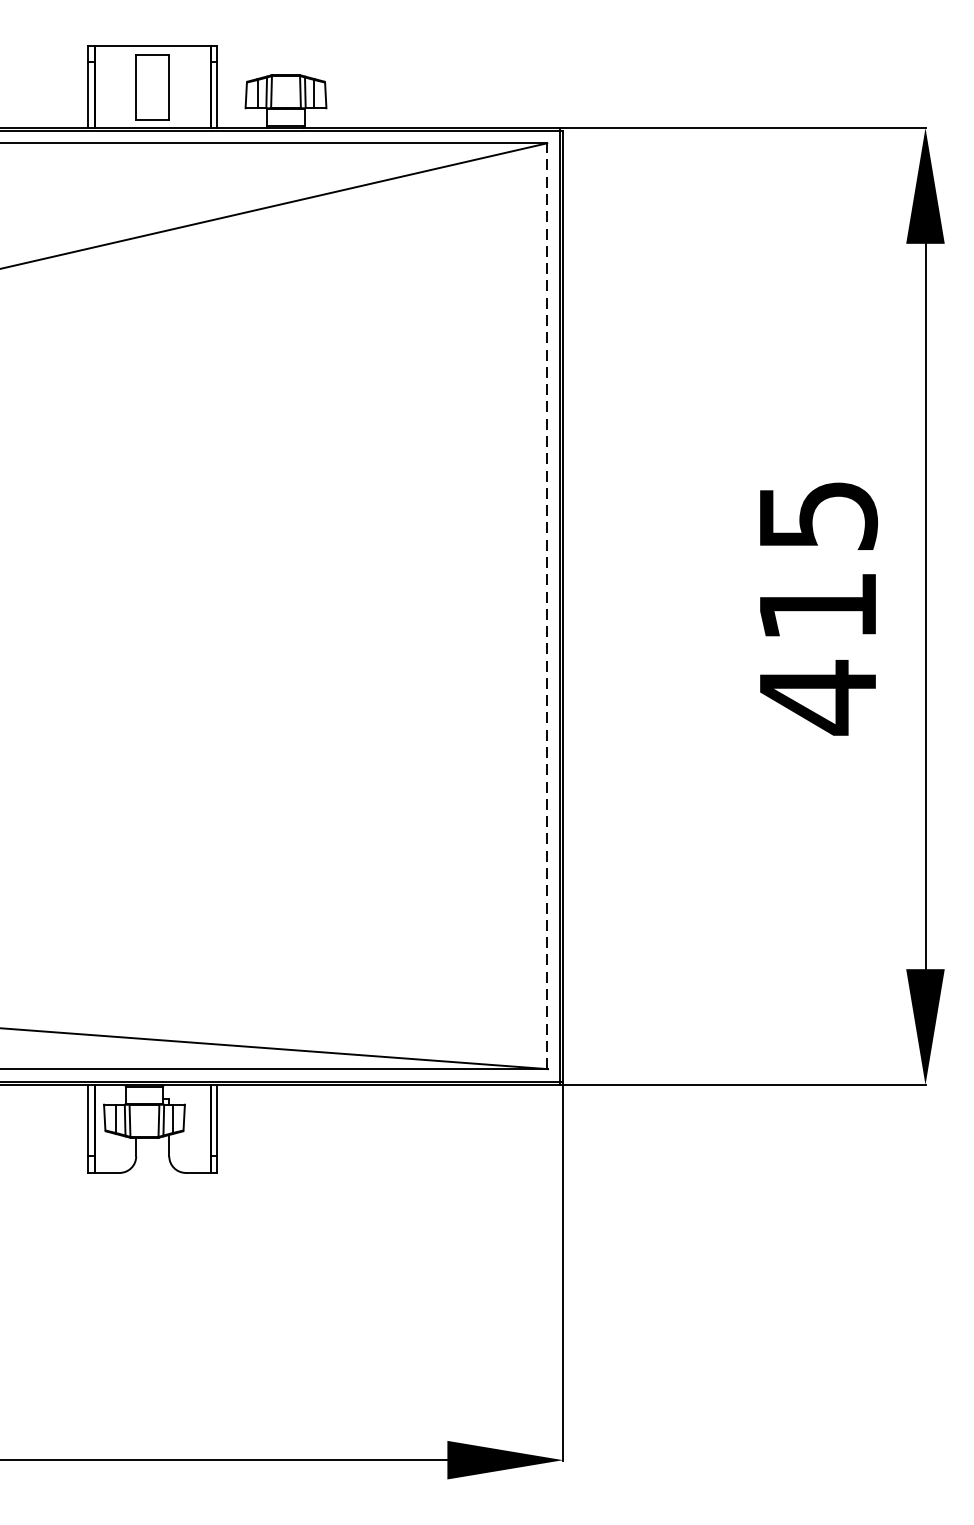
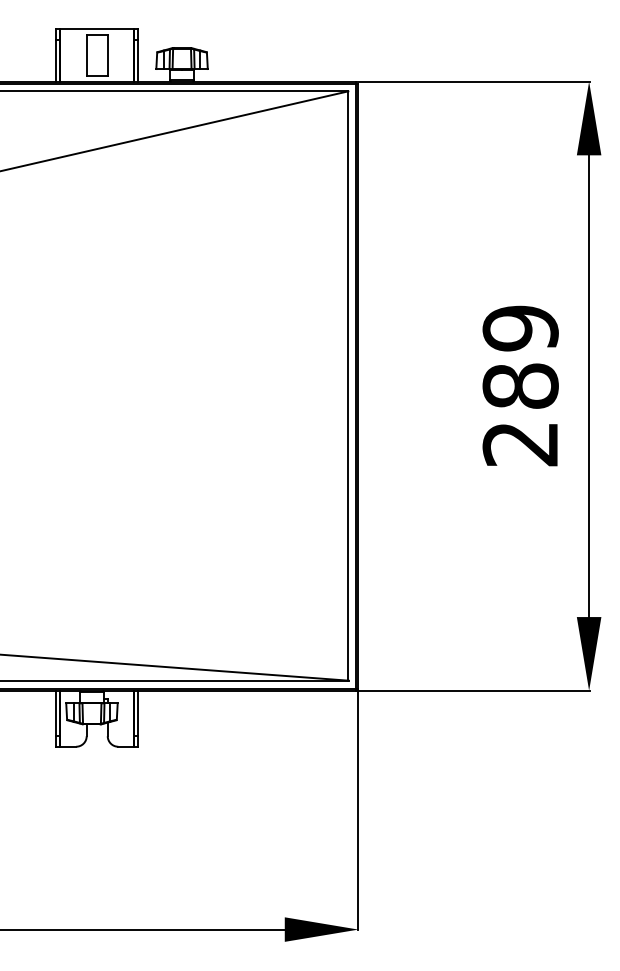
line: (547, 606) -> (348, 386), dashed -> solid
text: (817, 606) -> (520, 386), 415 -> 289

